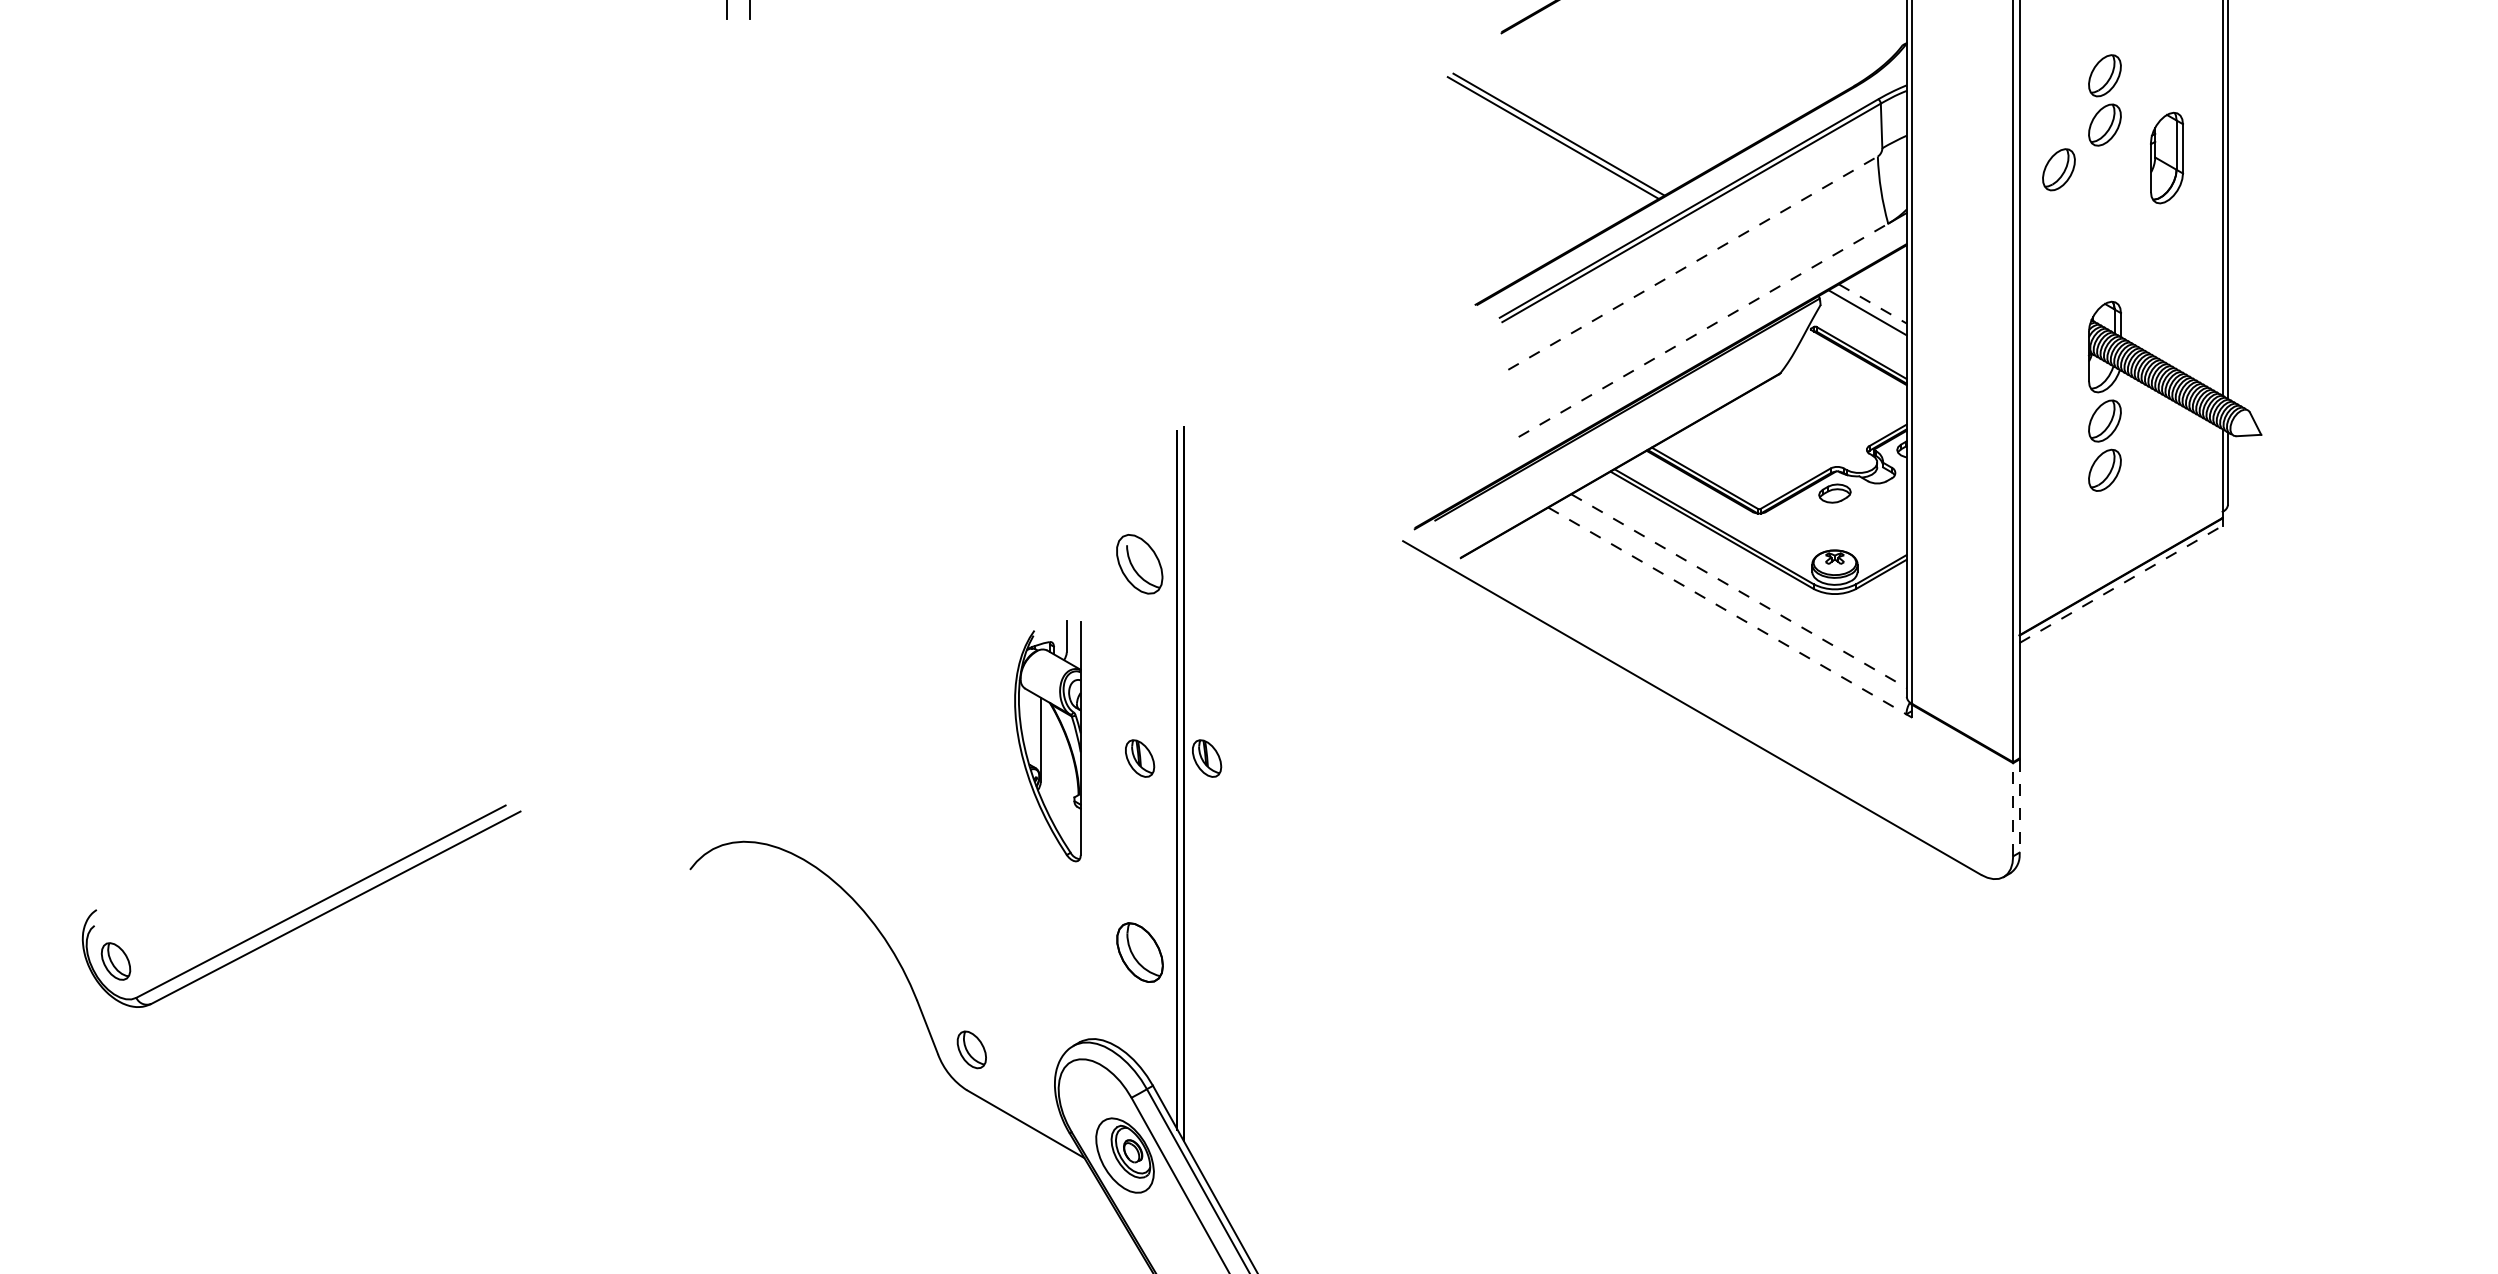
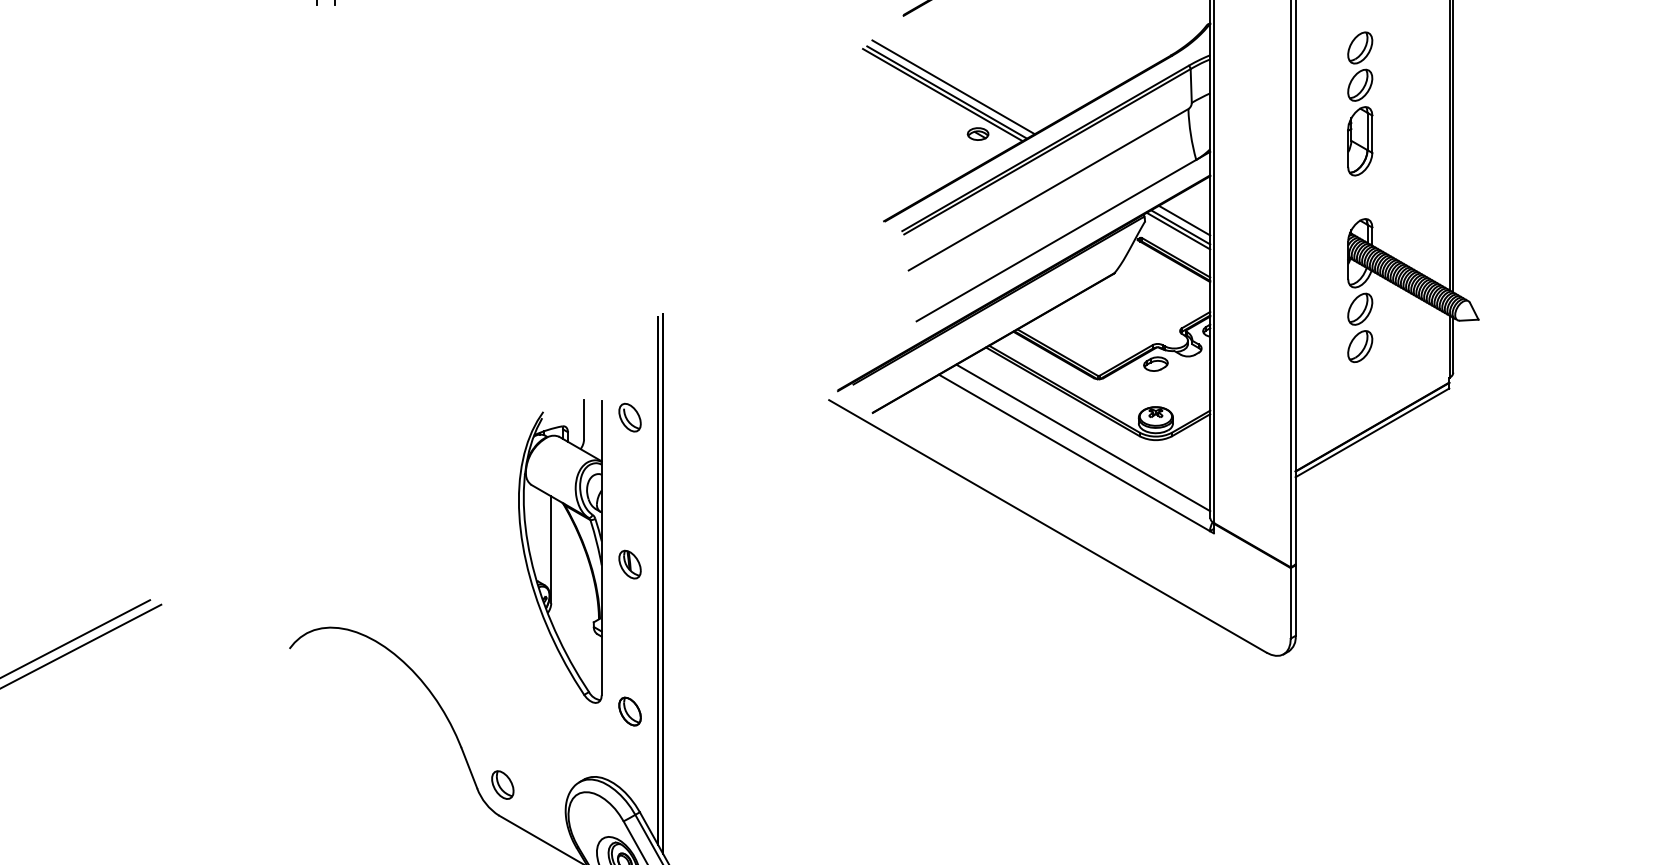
line: (1567, 127) -> (953, 87), added
part: (2166, 157) -> (1359, 140), moved
part: (2058, 169) -> (1325, 118), removed
part: (1599, 189) -> (977, 134), added
line: (1693, 262) -> (1048, 189), dashed -> solid
line: (1873, 304) -> (1185, 221), dashed -> solid
line: (1864, 317) -> (1178, 230), added
line: (1703, 330) -> (1056, 240), dashed -> solid
part: (1140, 564) -> (630, 417), size x0.62
line: (2121, 584) -> (1372, 432), dashed -> solid
line: (1739, 591) -> (1083, 438), dashed -> solid
line: (1727, 610) -> (1074, 452), dashed -> solid
part: (1047, 741) -> (560, 551), size x1.67
part: (1207, 758) -> (681, 564), removed
line: (2019, 806) -> (1295, 600), dashed -> solid
line: (2013, 809) -> (1291, 603), dashed -> solid
part: (1139, 952) -> (629, 711), size x0.62

